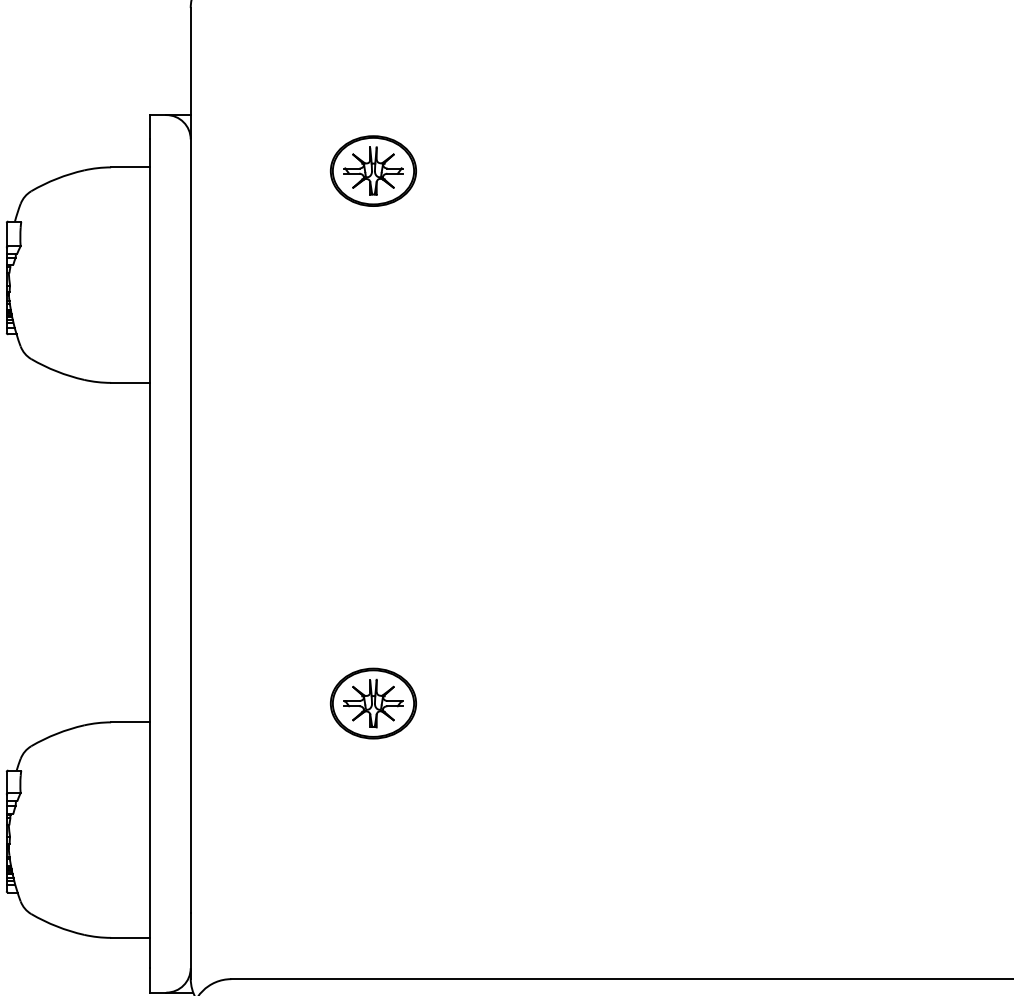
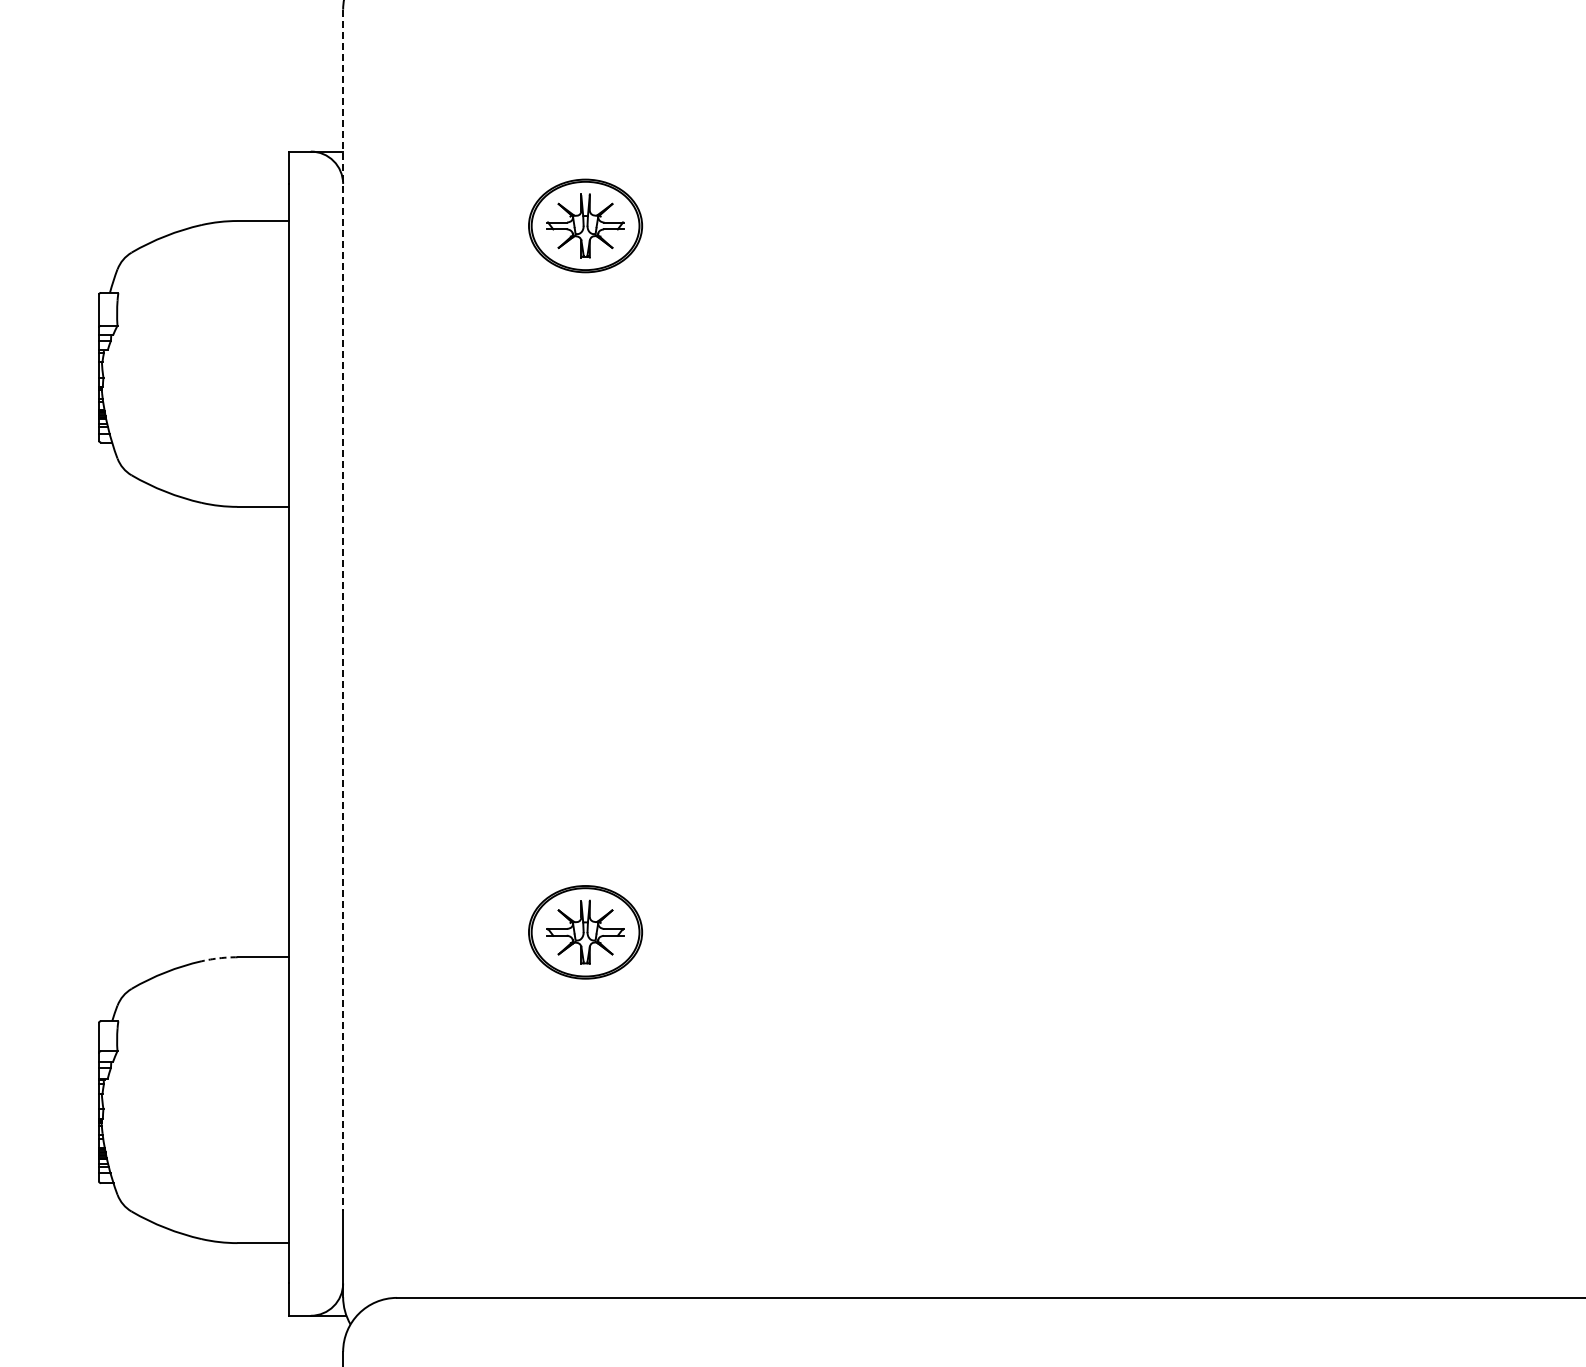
line: (191, 460) -> (343, 610), solid -> dashed
arc: (97, 723) -> (219, 958), solid -> dashed

